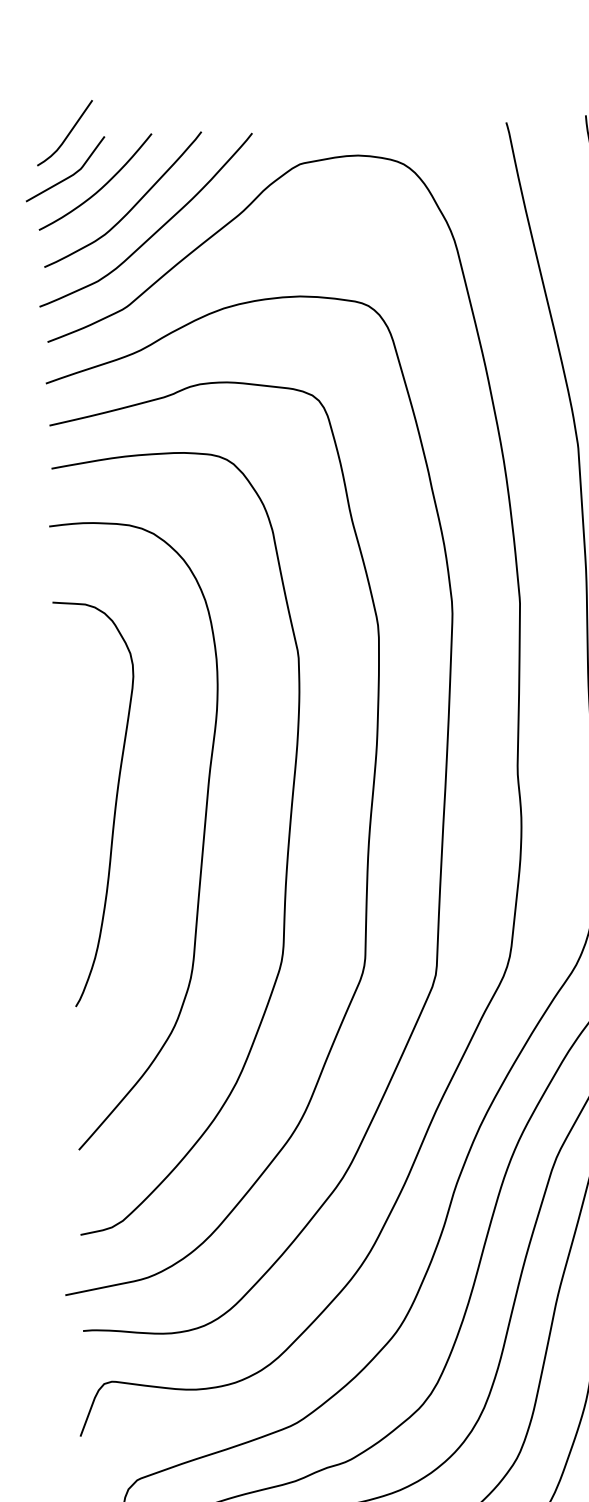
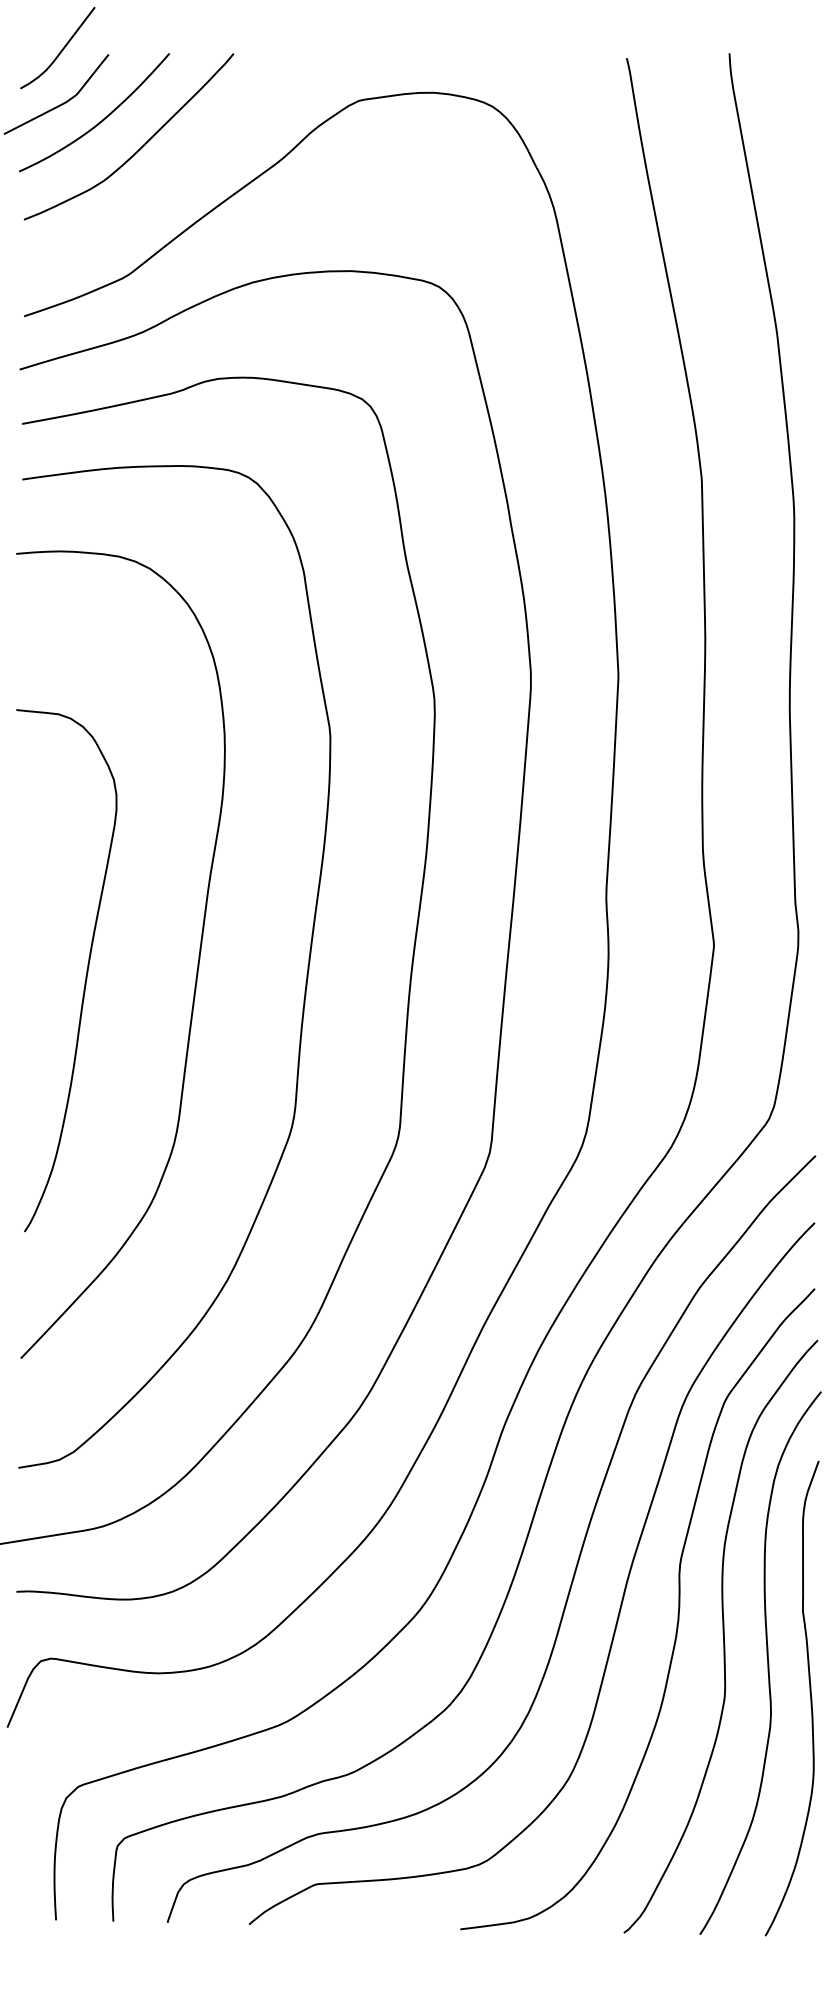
curve: (155, 231) -> (169, 179), removed
curve: (114, 806) -> (85, 976), moved

